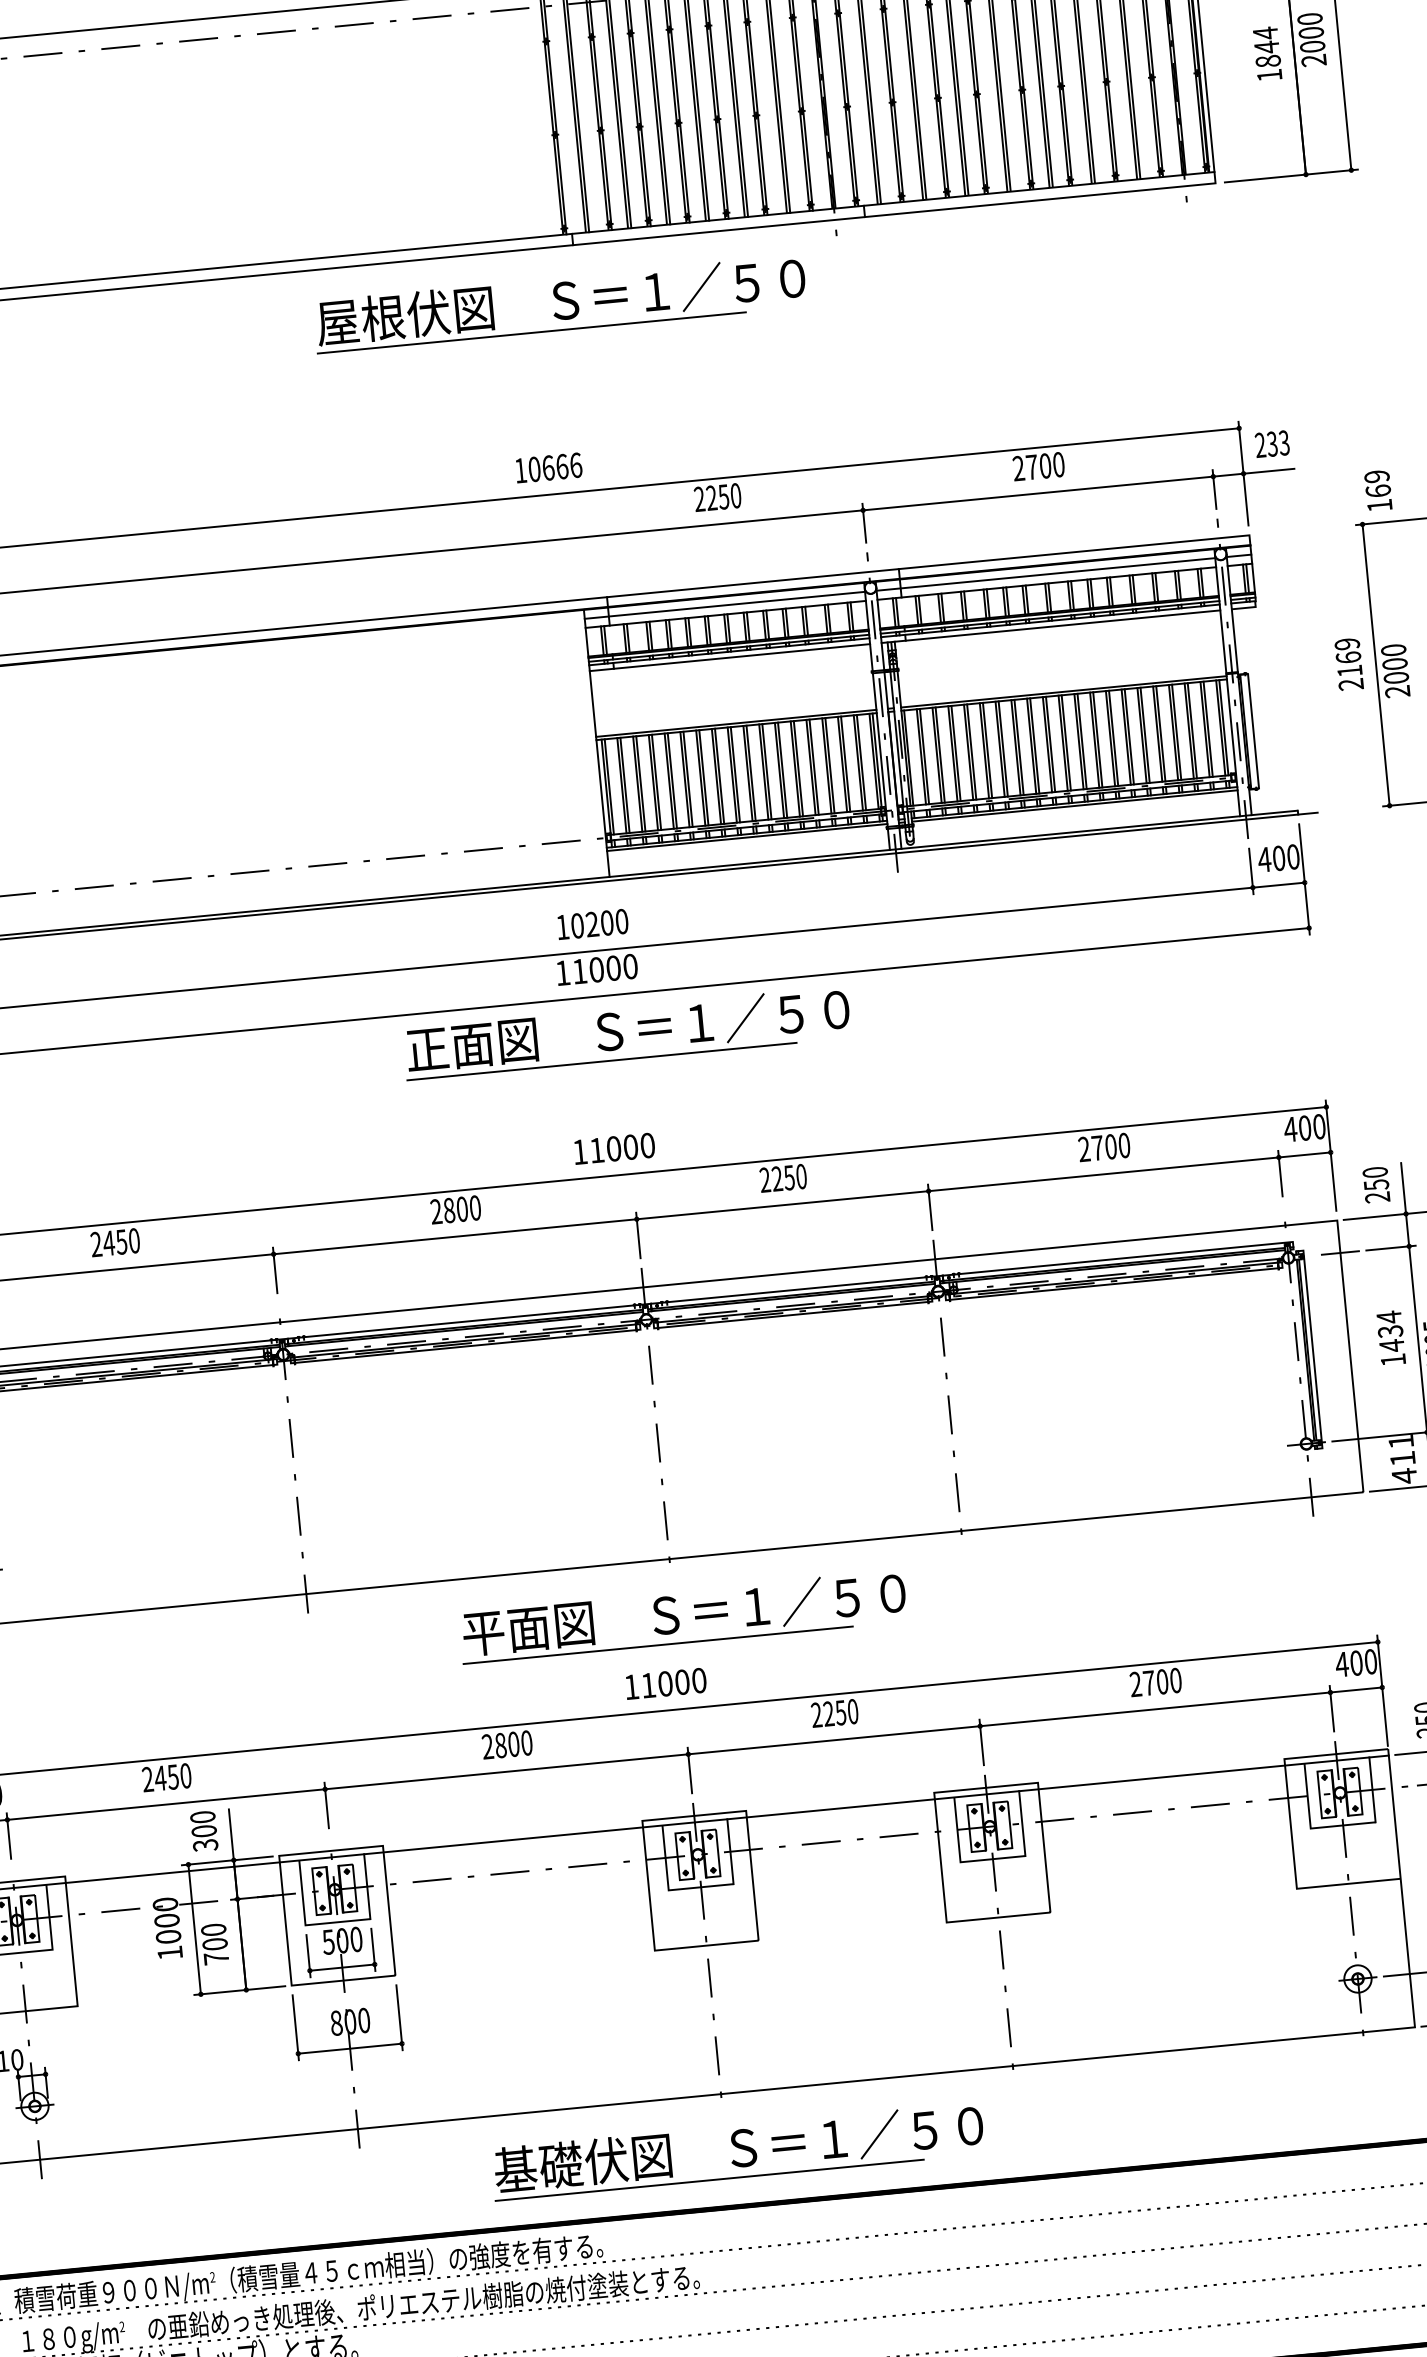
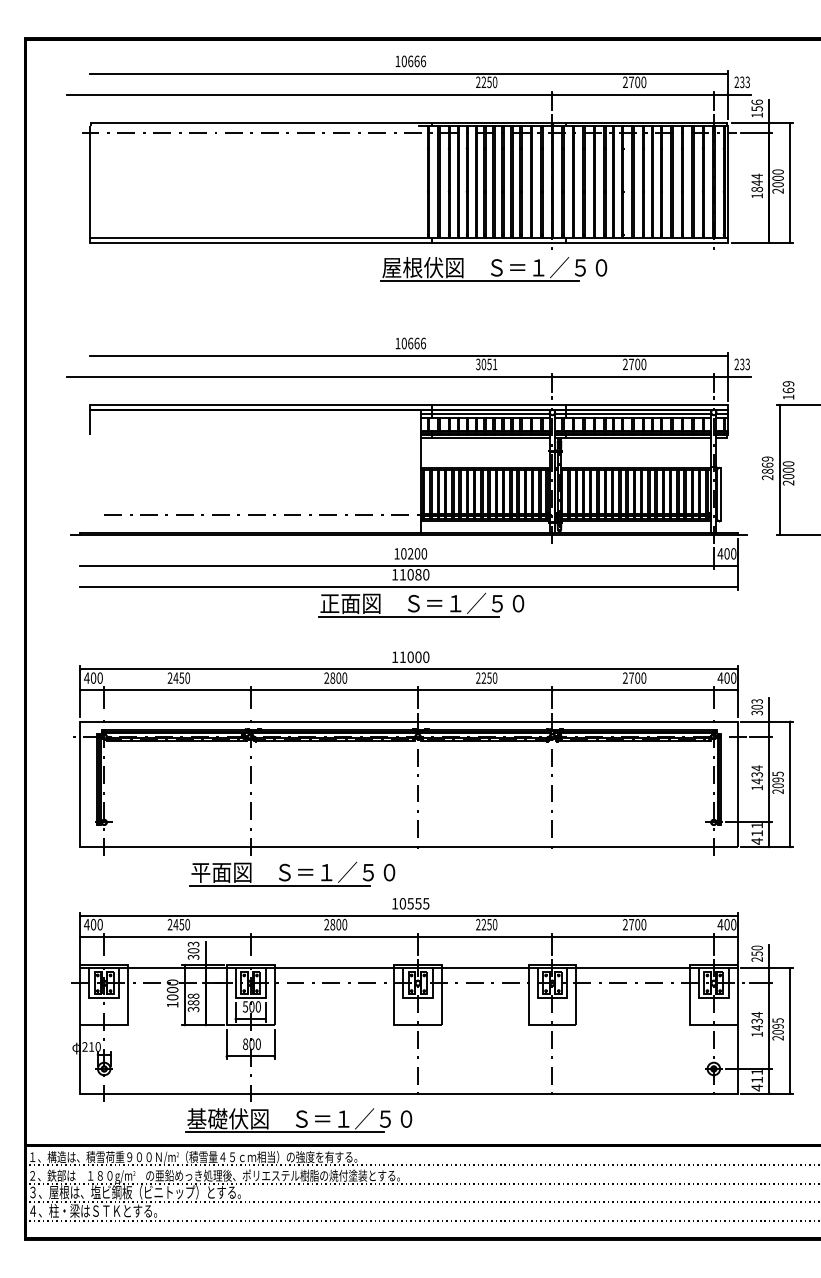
part: (558, 304) -> (493, 269), moved
text: (717, 497) -> (486, 364), 2250 -> 3051
text: (1349, 669) -> (767, 470), 2169 -> 2869
text: (613, 967) -> (418, 574), 11000 -> 11080
text: (1374, 1185) -> (756, 707), 250 -> 303
part: (682, 1615) -> (292, 873), moved
text: (673, 1682) -> (414, 903), 11000 -> 10555
text: (202, 1815) -> (193, 943), 300 -> 303
text: (214, 1943) -> (193, 1002), 700 -> 388
part: (736, 2151) -> (298, 1120), moved

